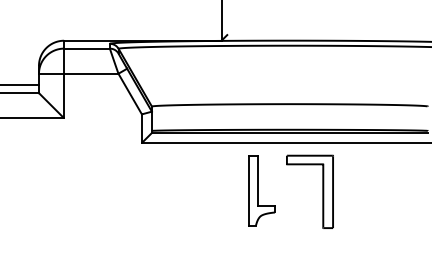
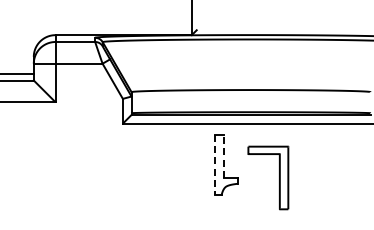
line: (258, 180) -> (223, 156), solid -> dashed
line: (248, 191) -> (215, 165), solid -> dashed
part: (322, 191) -> (279, 177), moved

